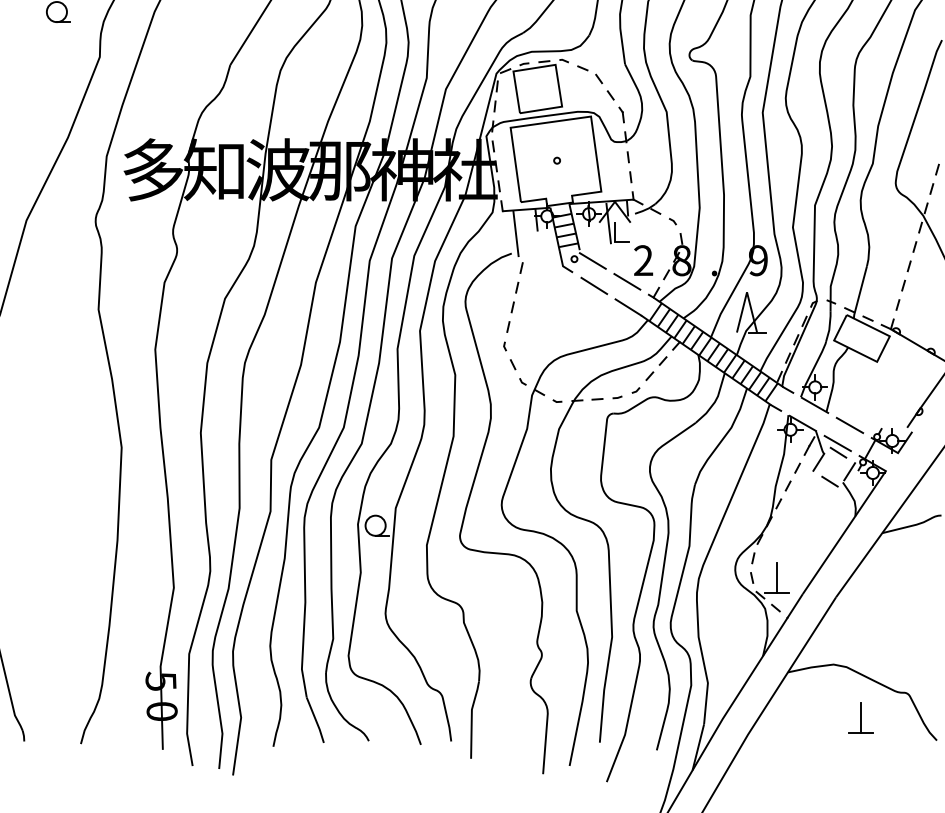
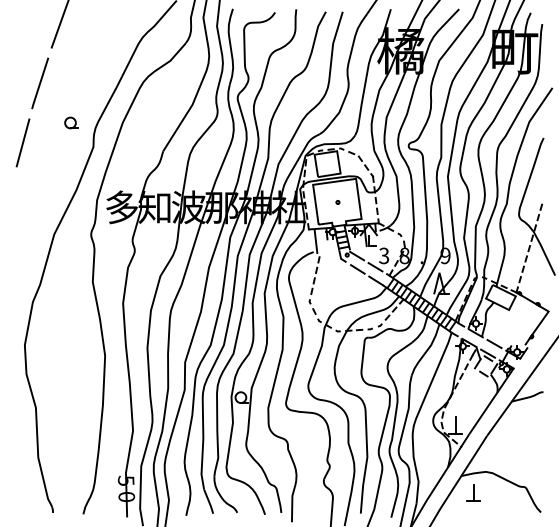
text: (644, 261) -> (384, 256), 2 -> 3
part: (861, 716) -> (473, 492), moved

